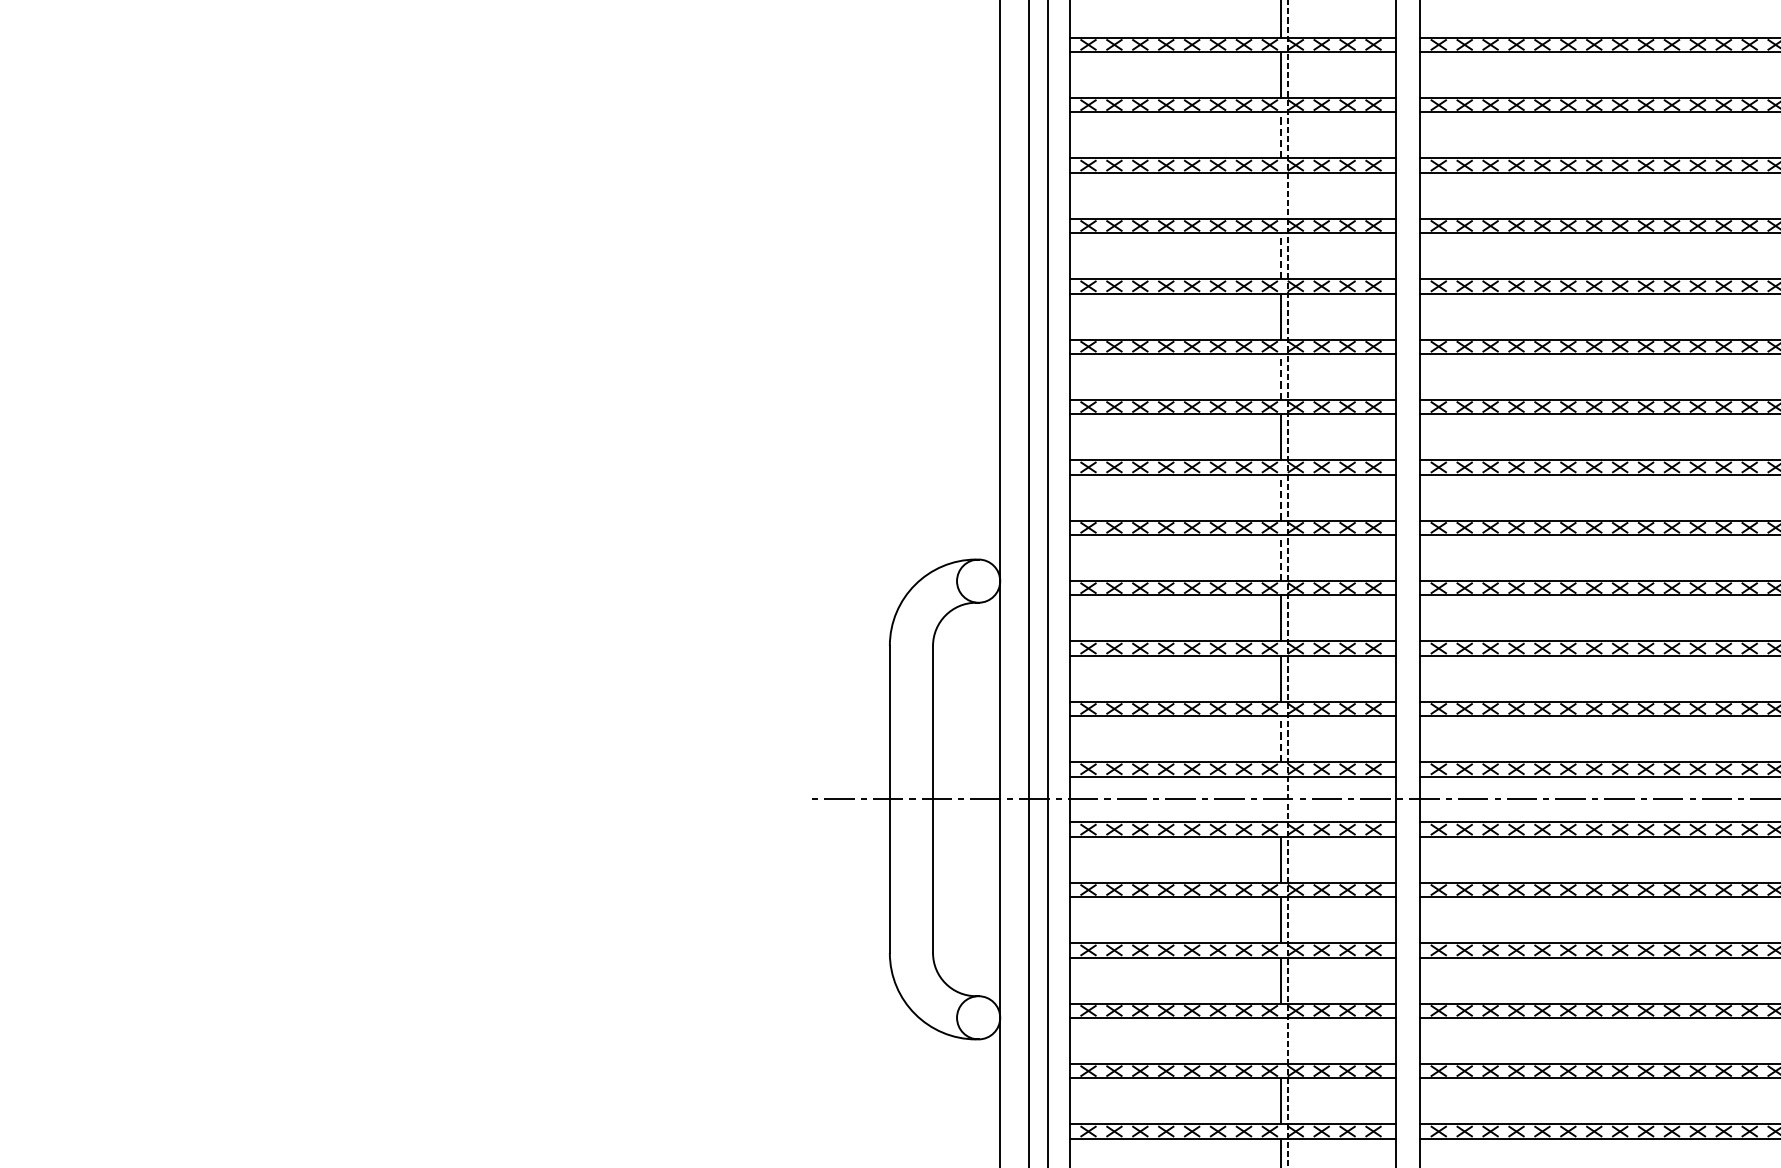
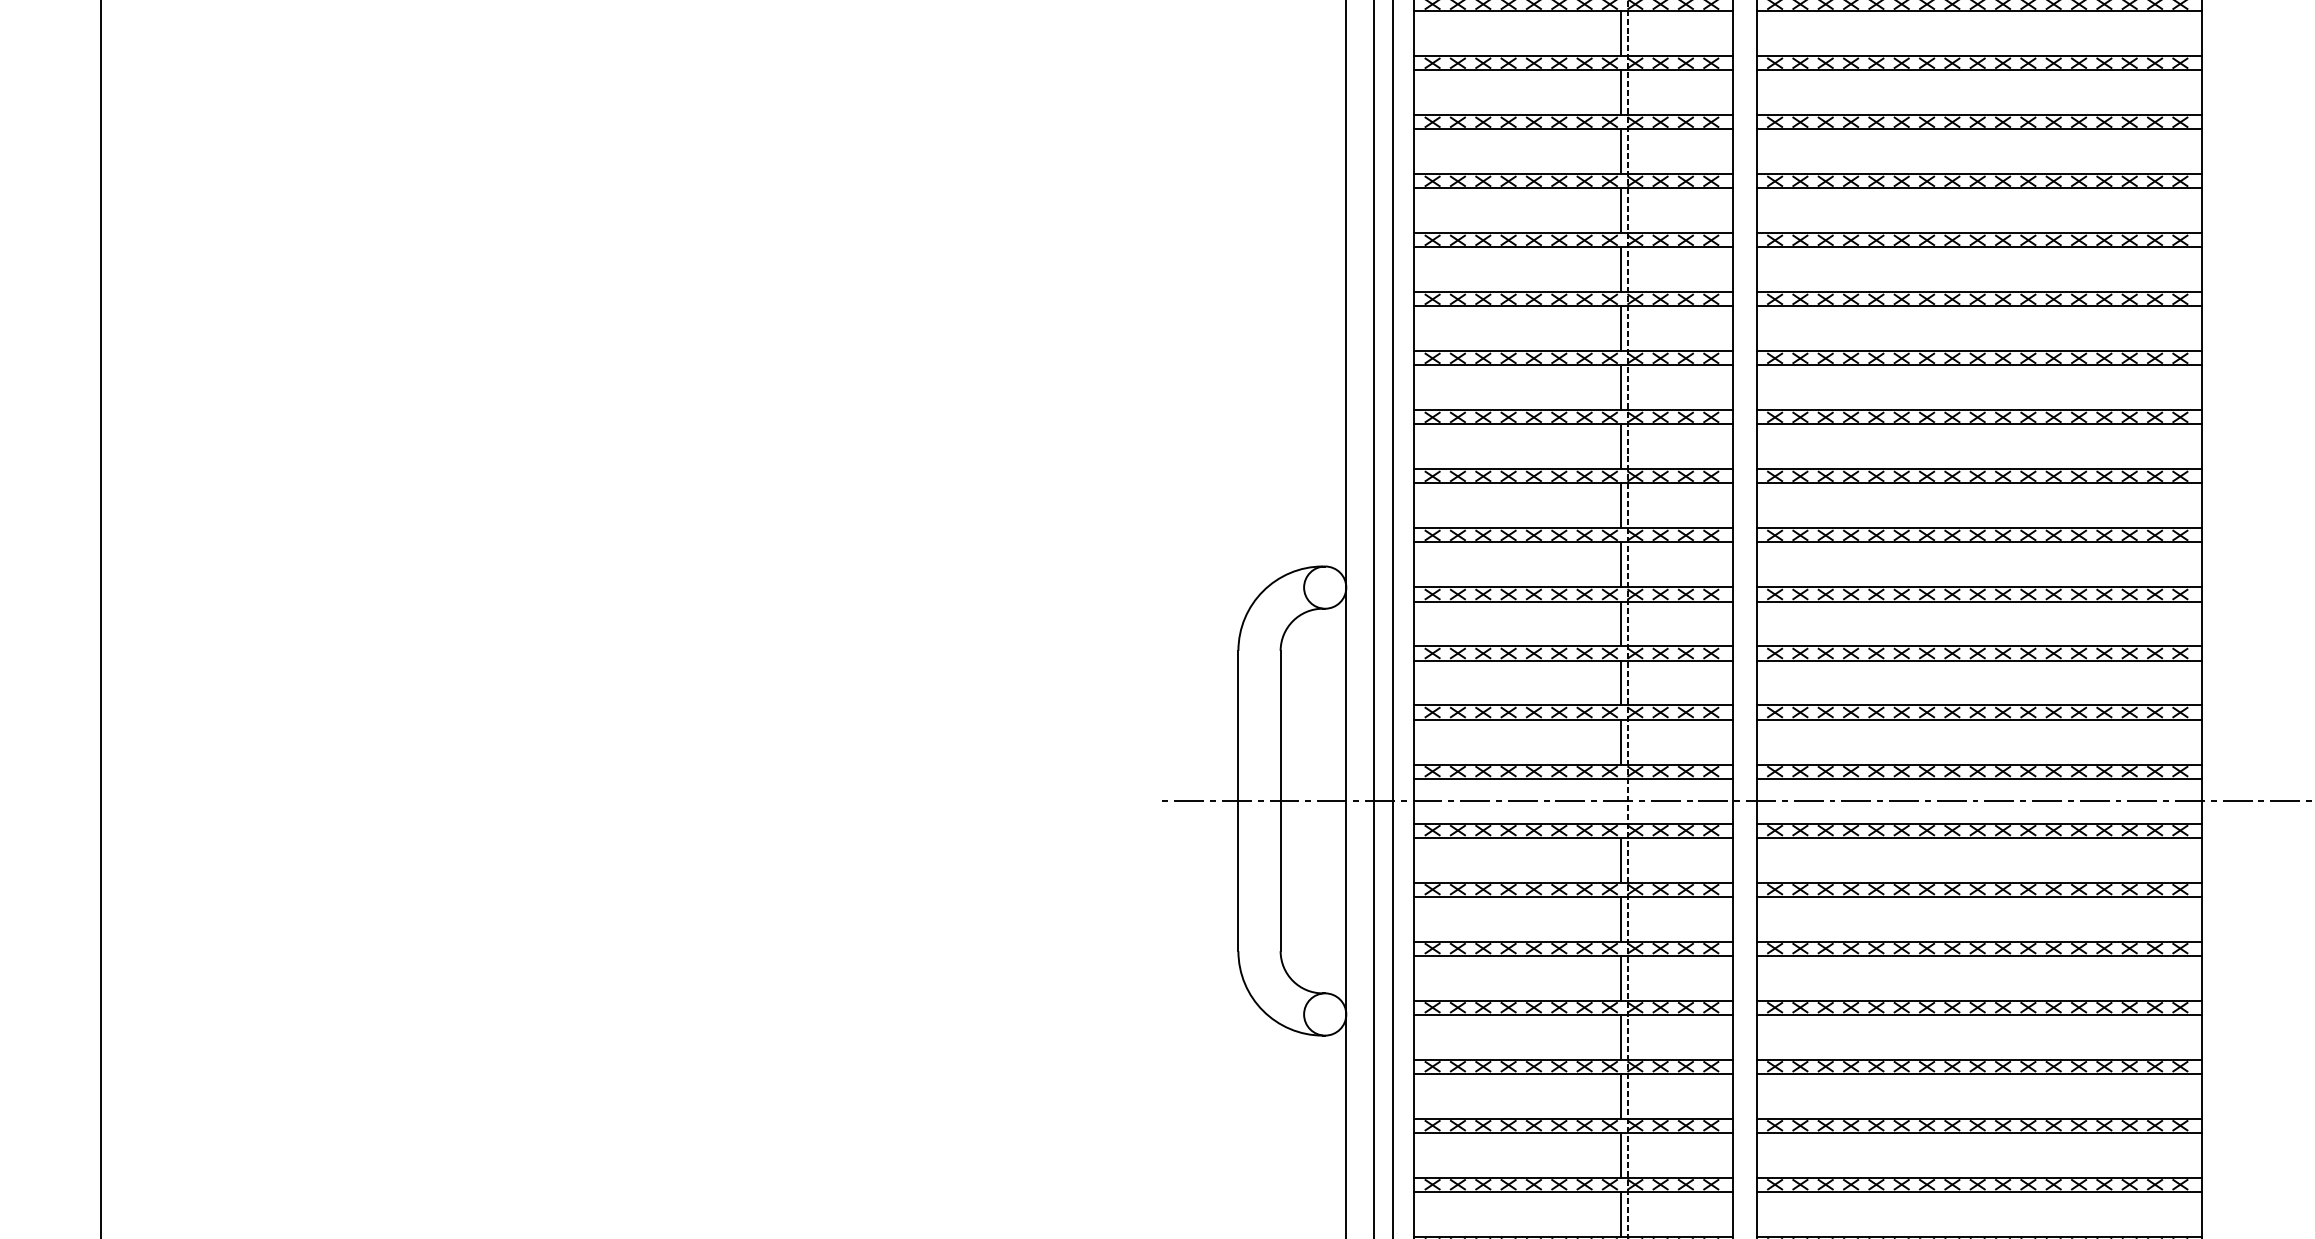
line: (1280, 135) -> (1620, 151), dashed -> solid
line: (1280, 195) -> (1620, 210), added
line: (1280, 255) -> (1620, 269), dashed -> solid
line: (1280, 376) -> (1620, 387), dashed -> solid
line: (1280, 497) -> (1620, 505), dashed -> solid
line: (1280, 557) -> (1620, 564), dashed -> solid
line: (1280, 738) -> (1620, 741), dashed -> solid
line: (1280, 1040) -> (1620, 1036), added

